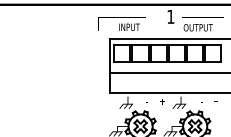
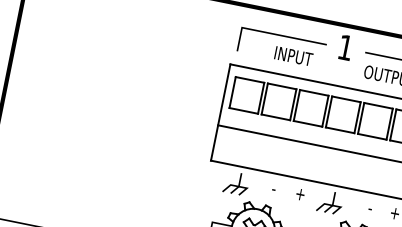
text: (121, 23) -> (280, 46), moved

